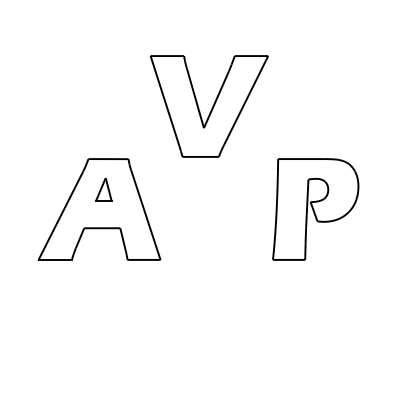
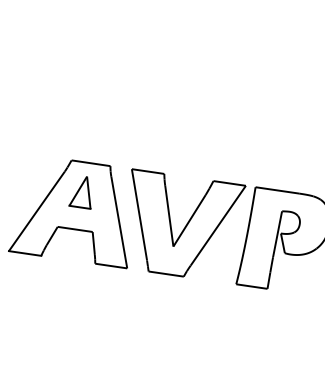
part: (208, 106) -> (180, 226), moved
part: (103, 189) -> (81, 192), size x1.43

